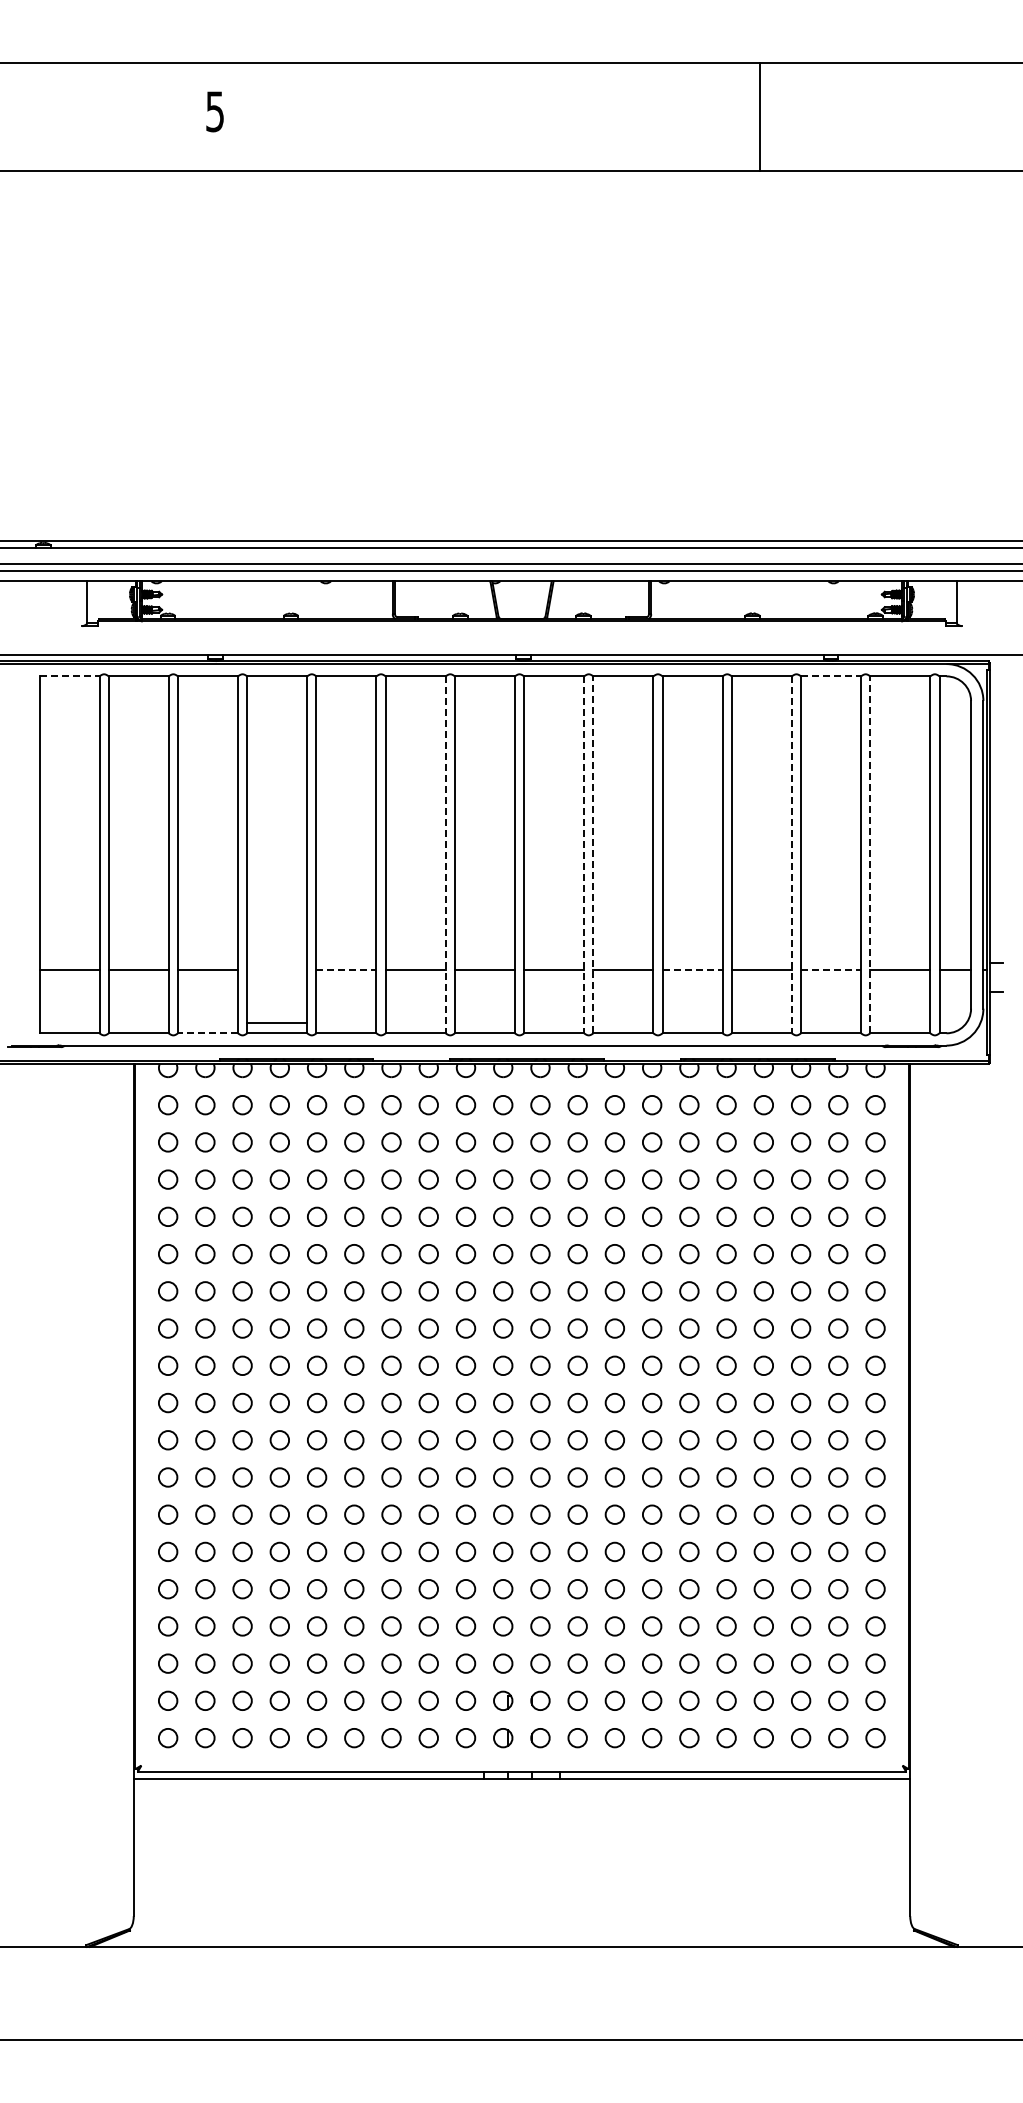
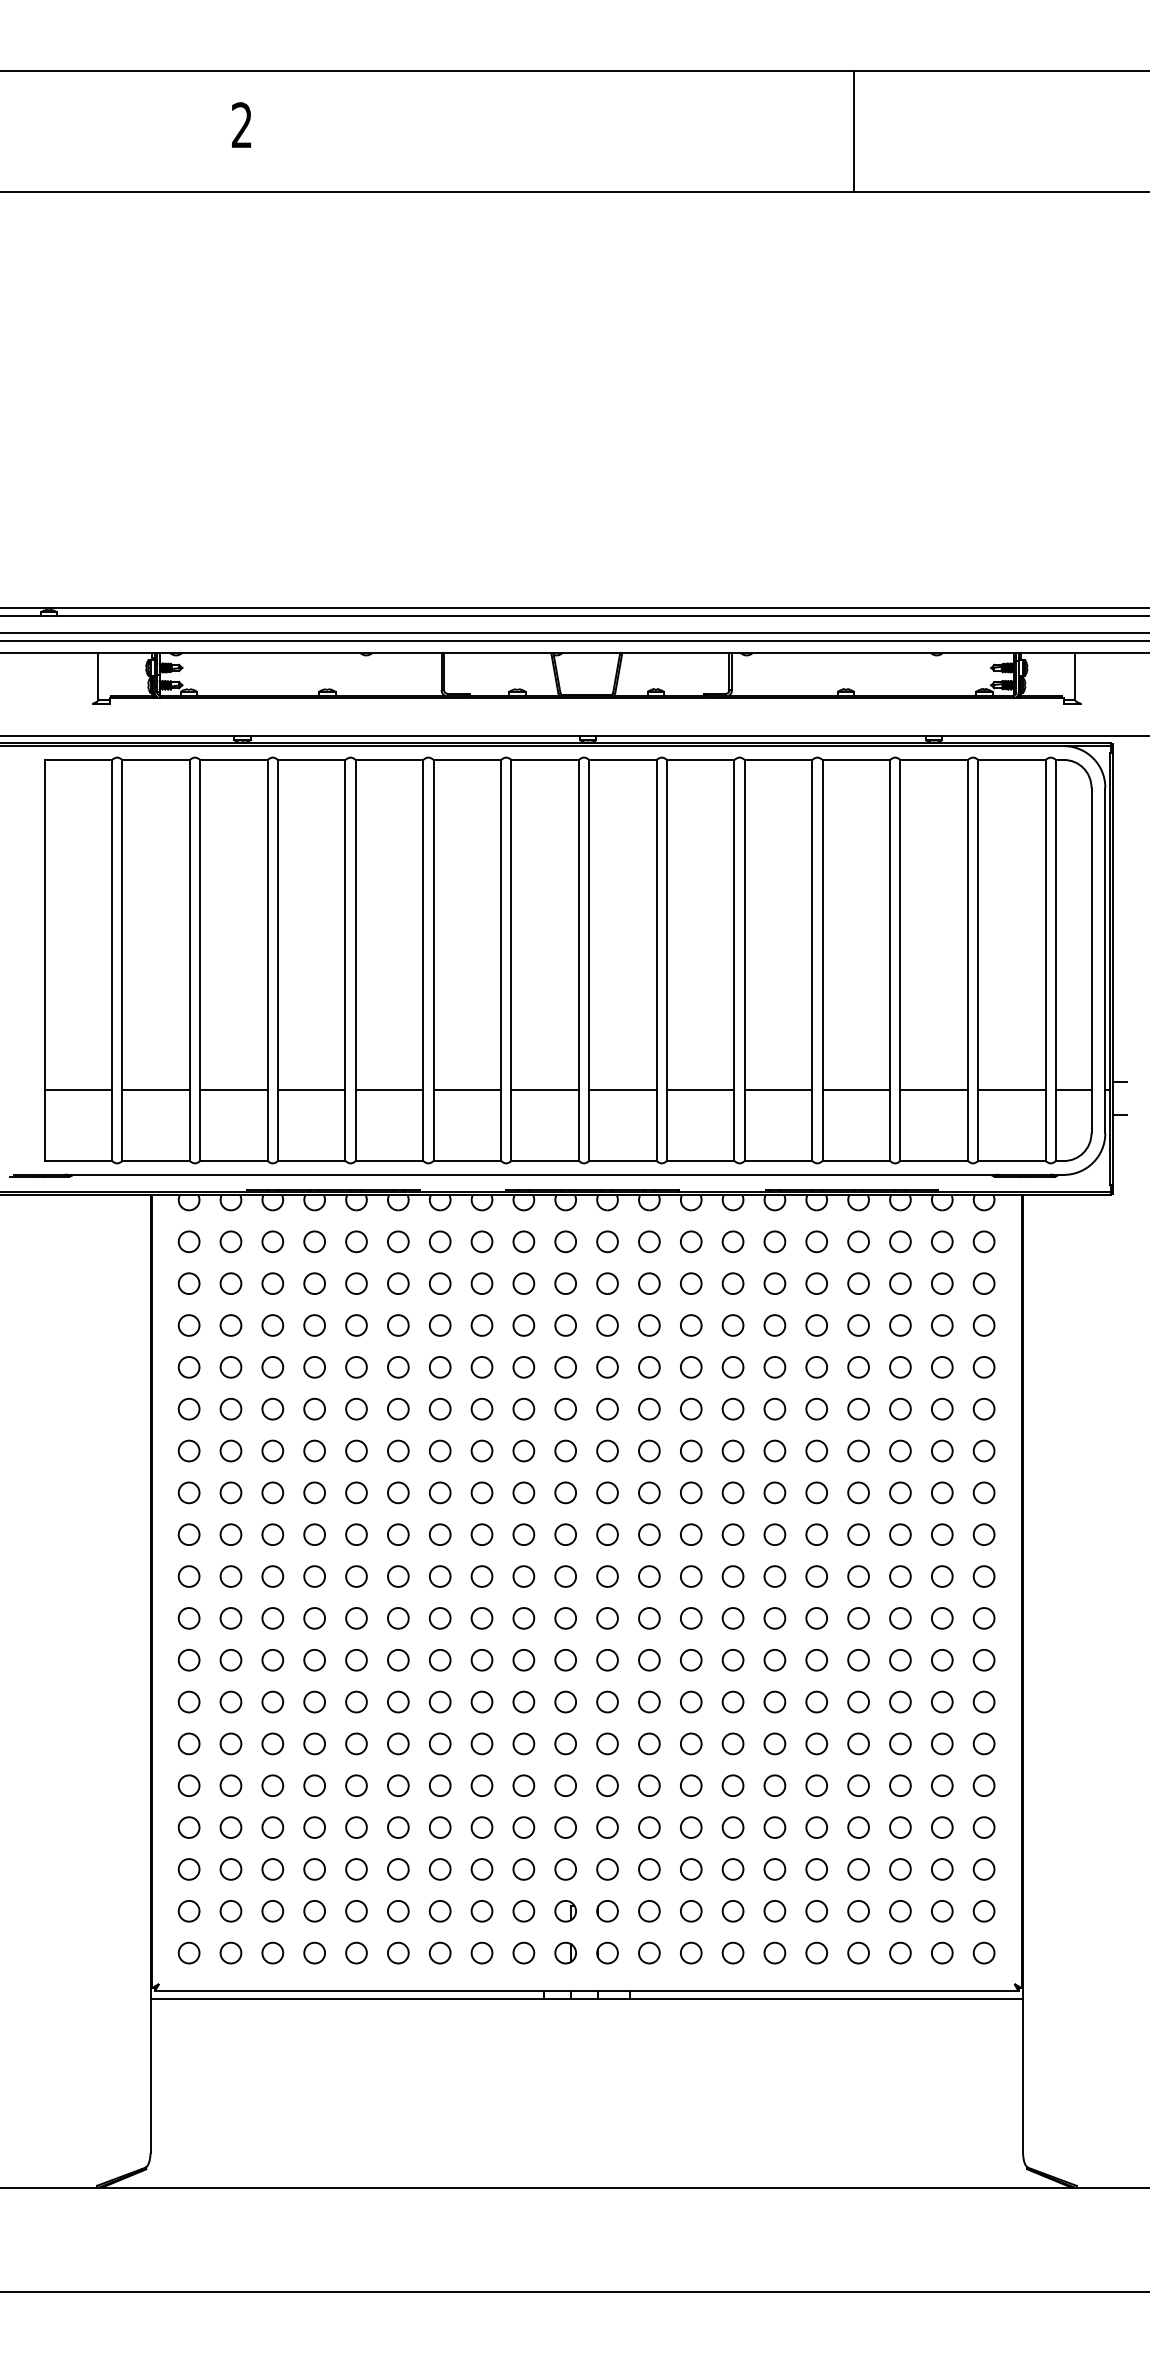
text: (214, 111) -> (241, 125), 5 -> 2
line: (70, 676) -> (79, 760), dashed -> solid
line: (831, 676) -> (934, 760), dashed -> solid
line: (593, 854) -> (667, 960), dashed -> solid
line: (870, 854) -> (978, 960), dashed -> solid
line: (445, 855) -> (500, 961), dashed -> solid
line: (584, 855) -> (657, 961), dashed -> solid
line: (791, 855) -> (889, 961), dashed -> solid
line: (346, 970) -> (389, 1090), dashed -> solid
line: (693, 970) -> (779, 1090), dashed -> solid
line: (831, 970) -> (934, 1090), dashed -> solid
line: (277, 1023) -> (312, 1090), moved
line: (207, 1033) -> (233, 1161), dashed -> solid

